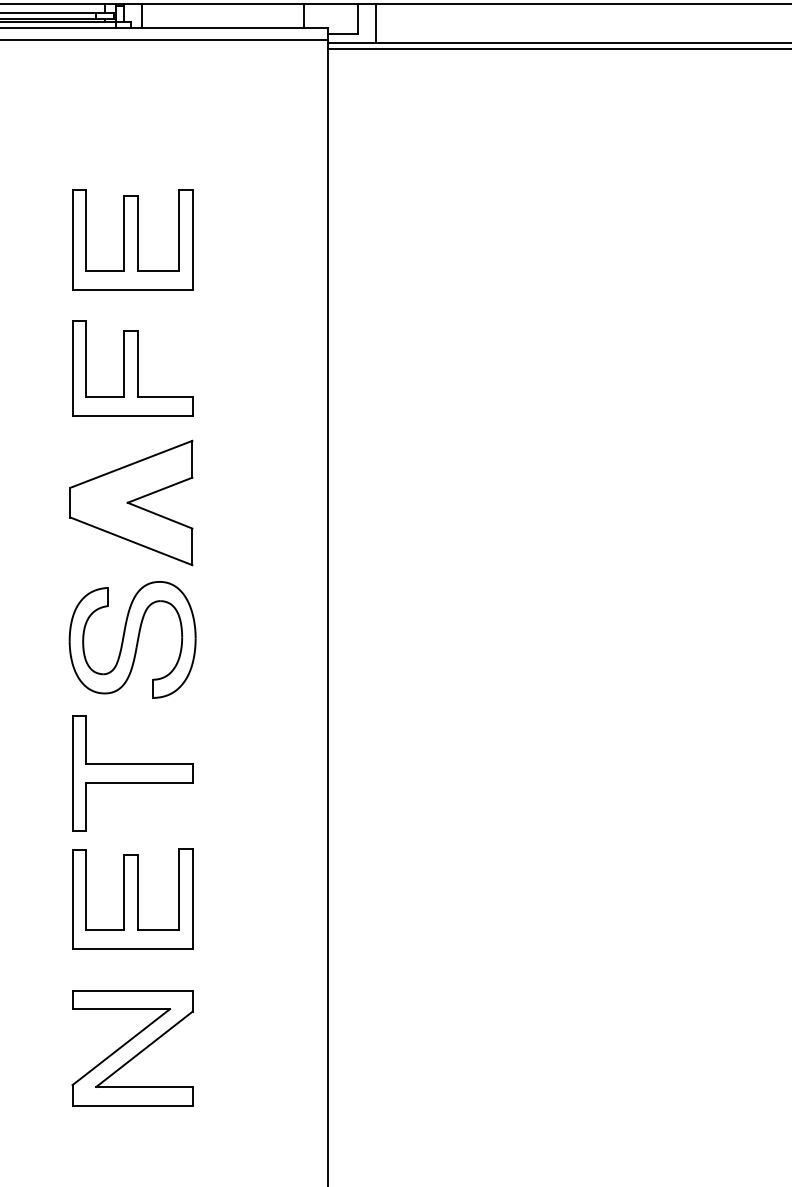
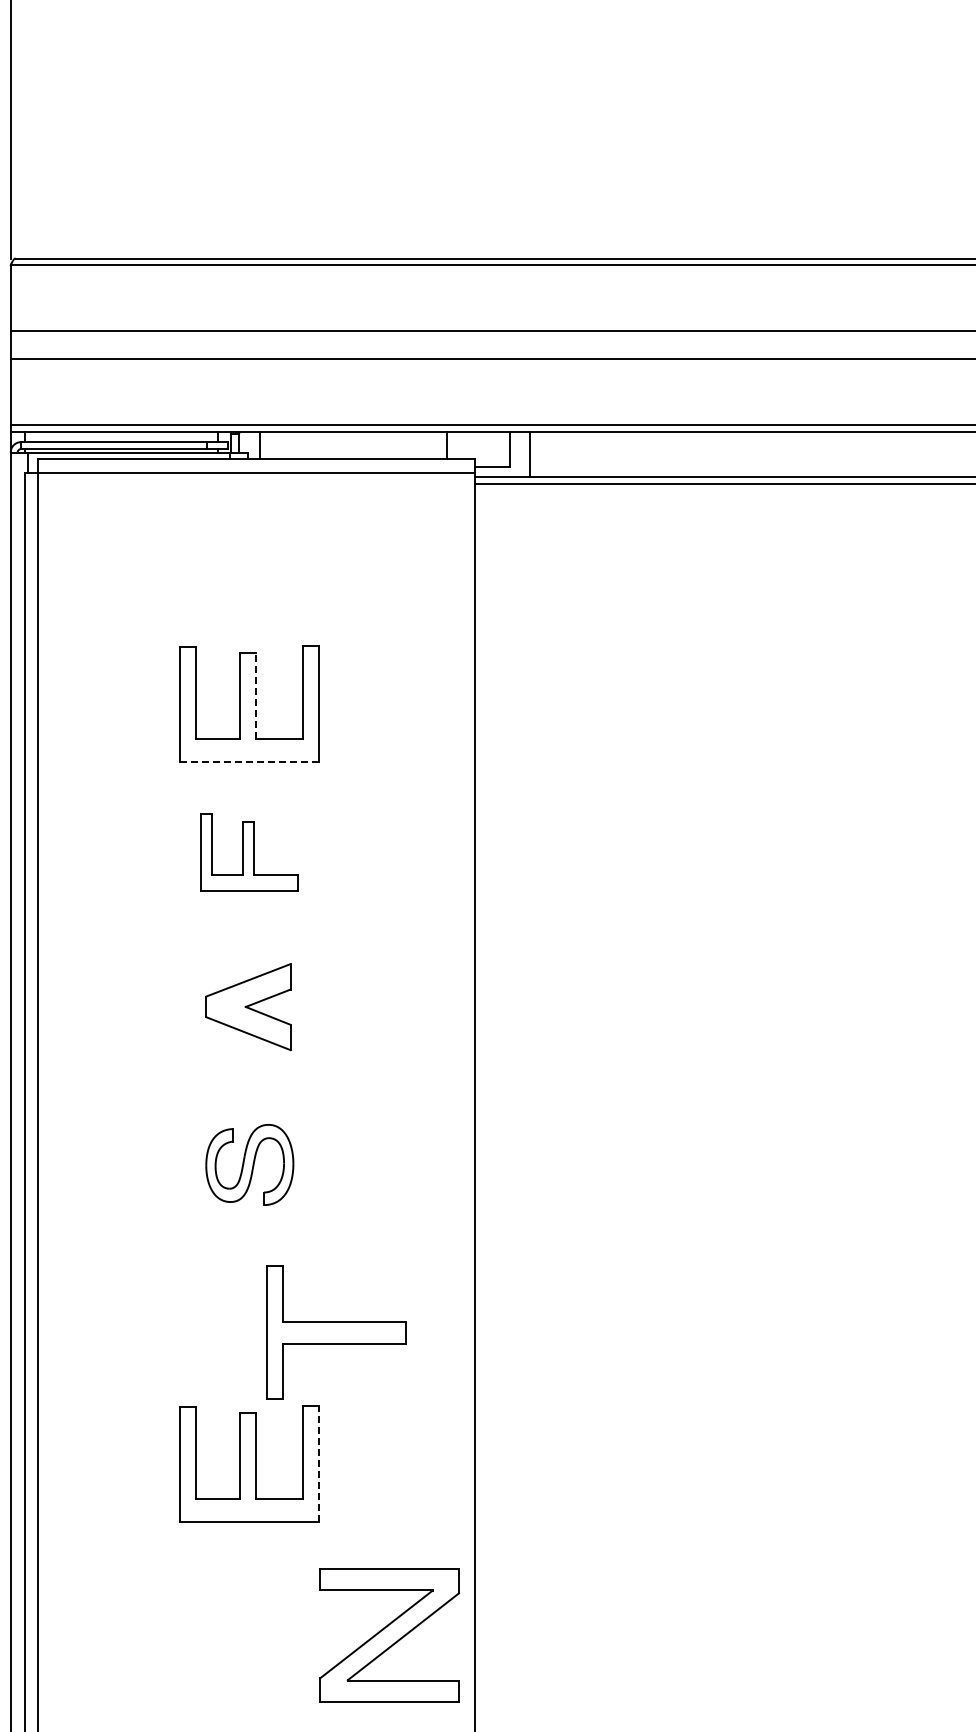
line: (137, 232) -> (255, 695), solid -> dashed
line: (133, 289) -> (250, 761), solid -> dashed
part: (132, 368) -> (249, 852), size x0.7
part: (131, 502) -> (248, 1006), size x0.6
part: (132, 639) -> (249, 1164), size x0.6
part: (132, 773) -> (336, 1332), moved
line: (193, 898) -> (319, 1463), solid -> dashed
part: (132, 1048) -> (389, 1635), moved

